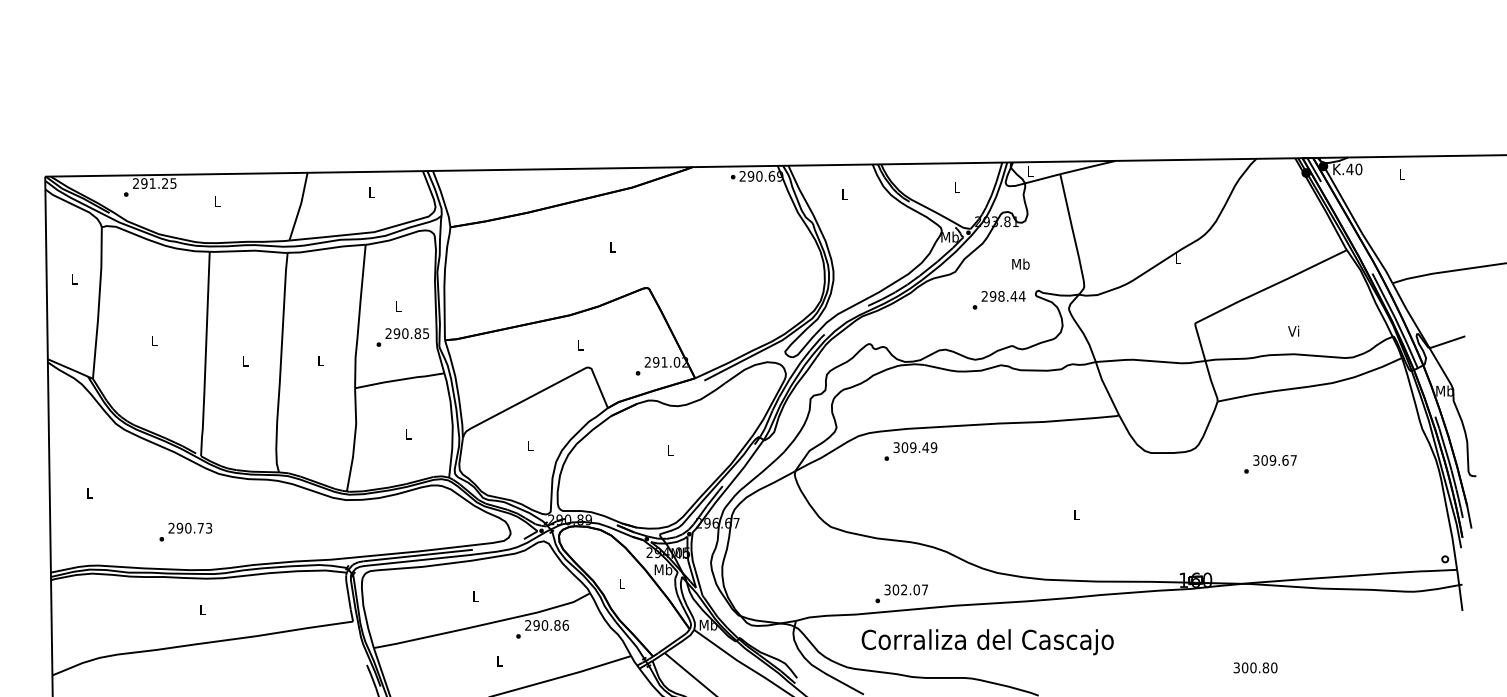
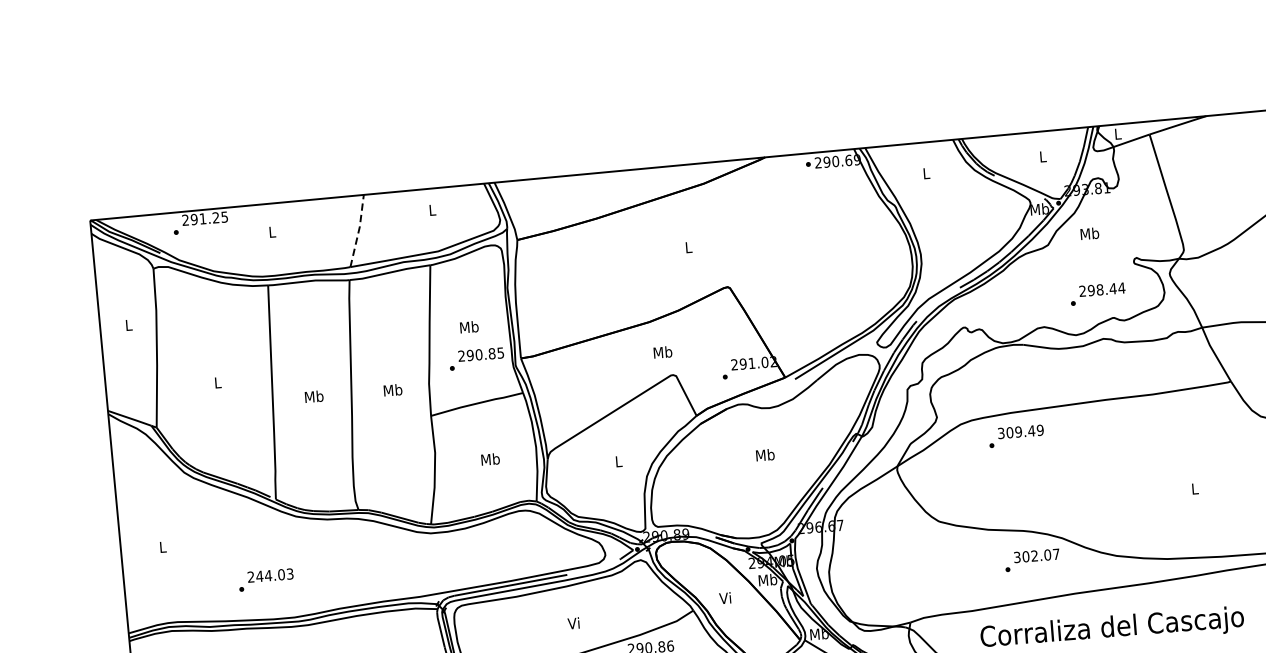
line: (300, 206) -> (359, 230), solid -> dashed
text: (1020, 263) -> (1089, 233), moved
text: (998, 300) -> (1097, 294), moved
text: (397, 306) -> (468, 327), L -> Mb
text: (580, 344) -> (662, 351), L -> Mb
text: (245, 360) -> (314, 395), L -> Mb
text: (320, 360) -> (392, 389), L -> Mb
text: (408, 433) -> (490, 458), L -> Mb
text: (670, 450) -> (765, 454), L -> Mb
text: (190, 527) -> (270, 574), 290.73 -> 244.03
text: (621, 583) -> (725, 597), L -> Vi
text: (901, 593) -> (1032, 560), moved
text: (474, 596) -> (572, 623), L -> Vi

